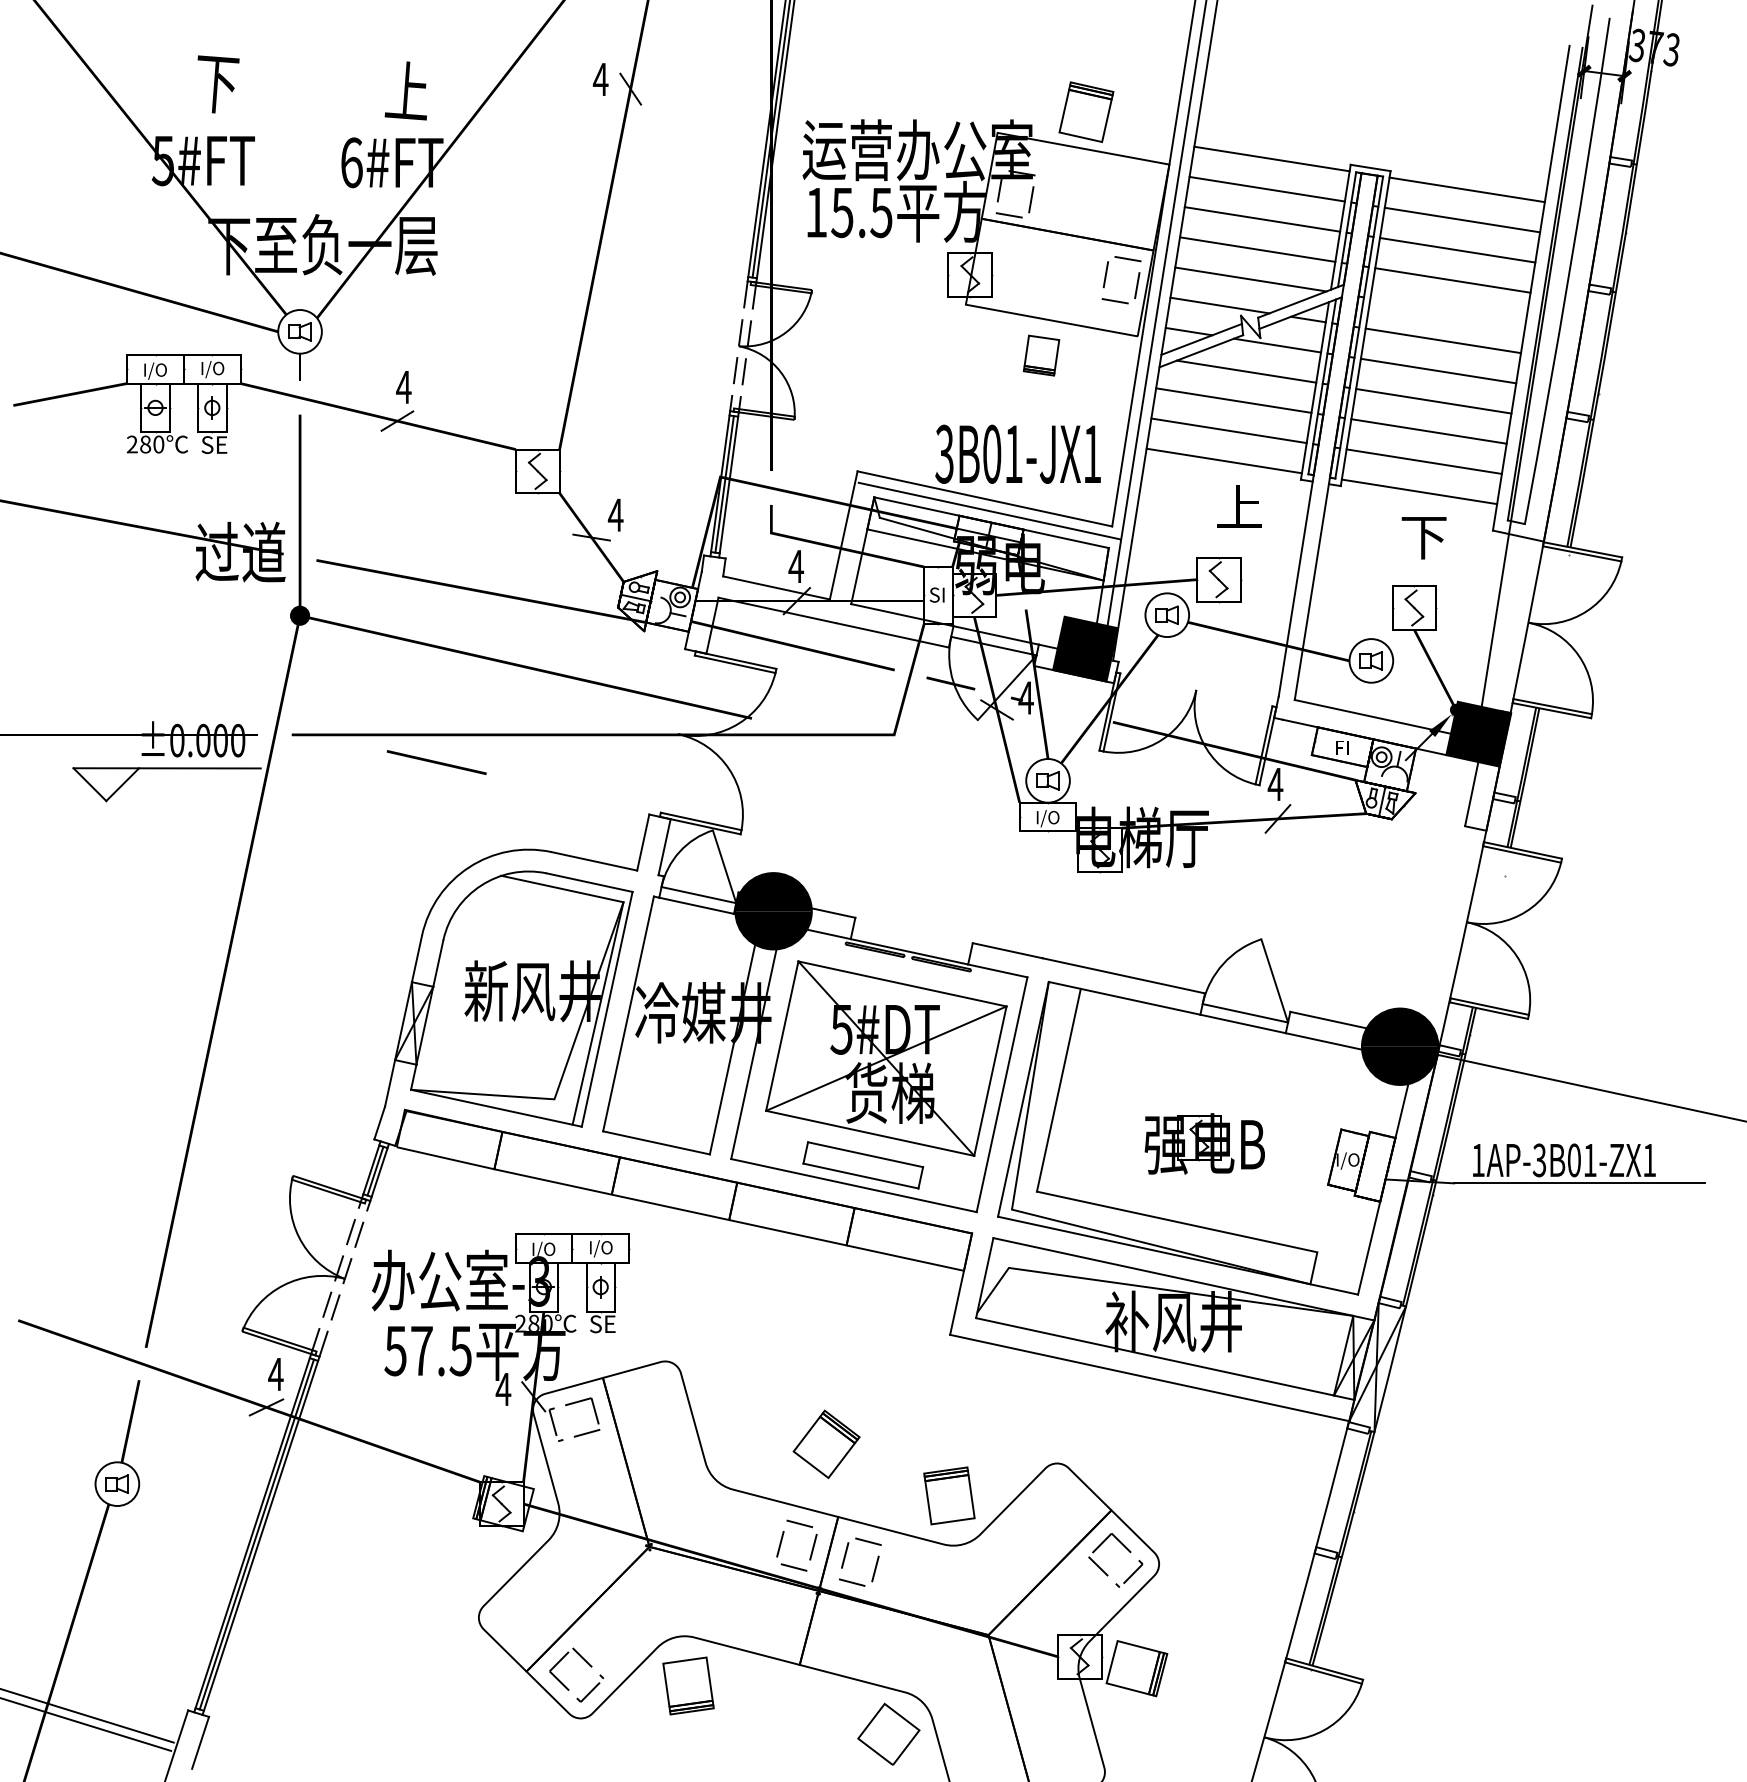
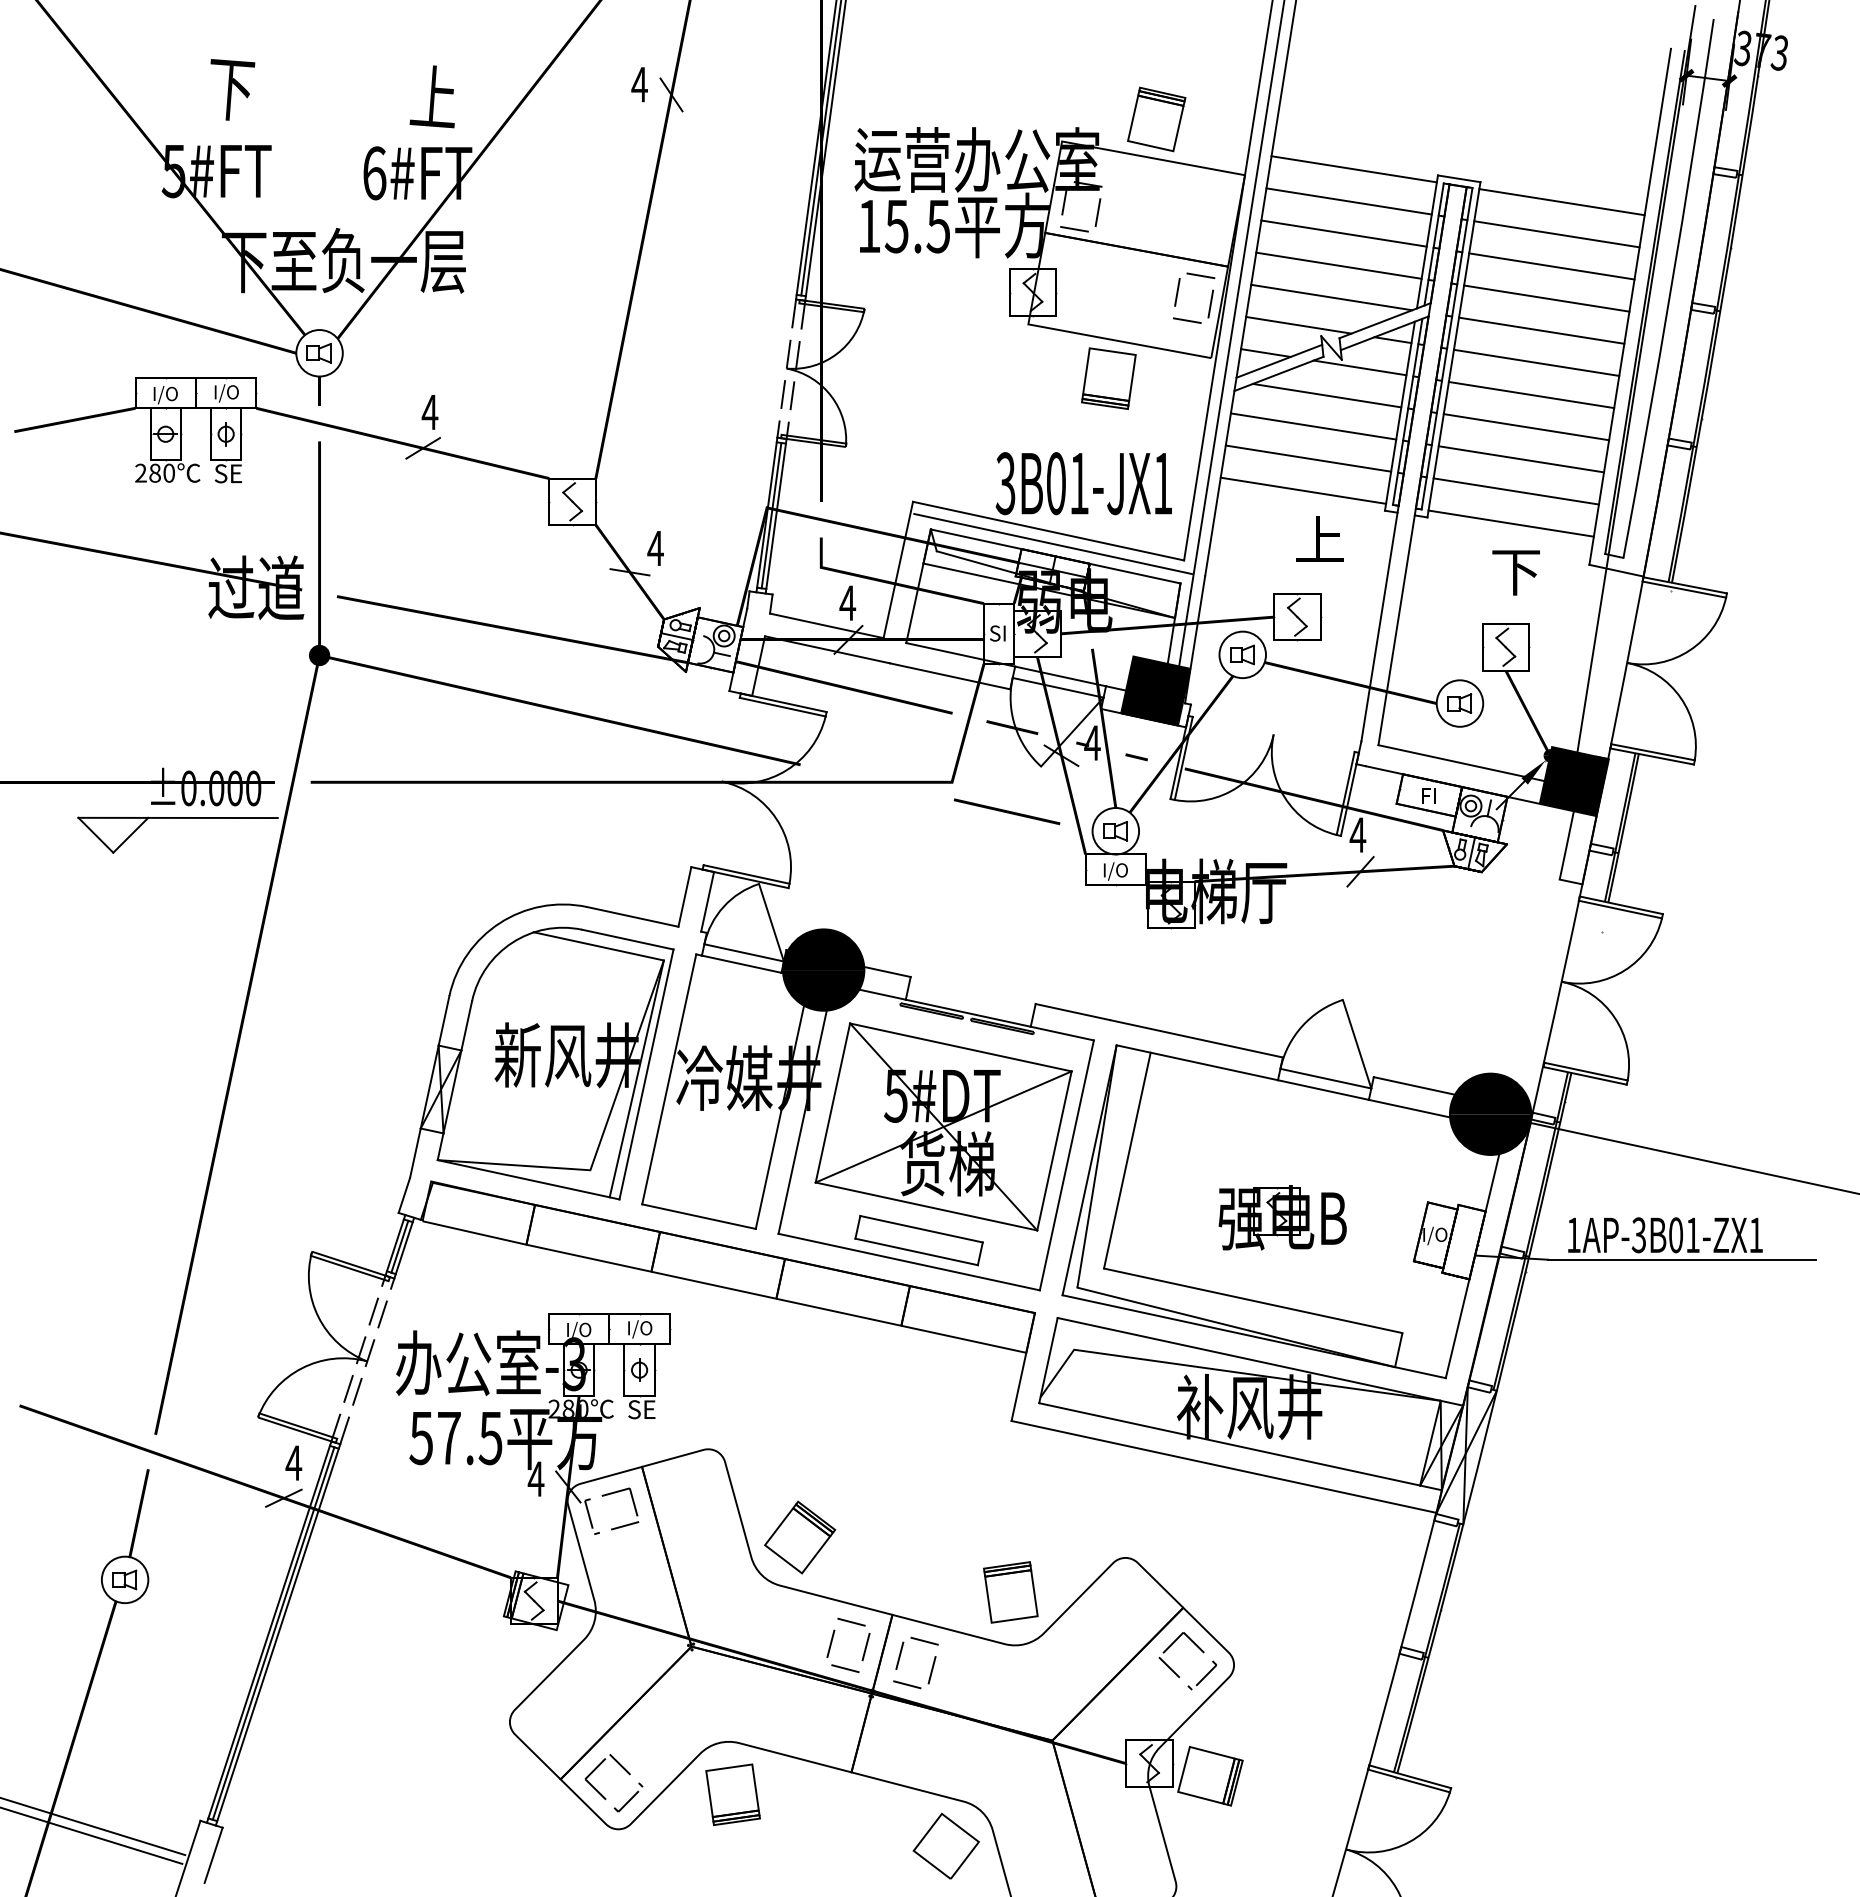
line: (1447, 310) -> (1541, 330), added
part: (1041, 355) -> (1108, 378), size x1.43
line: (1067, 711) -> (1136, 757), added
line: (436, 762) -> (1006, 811), moved
part: (826, 1444) -> (800, 1537), moved

